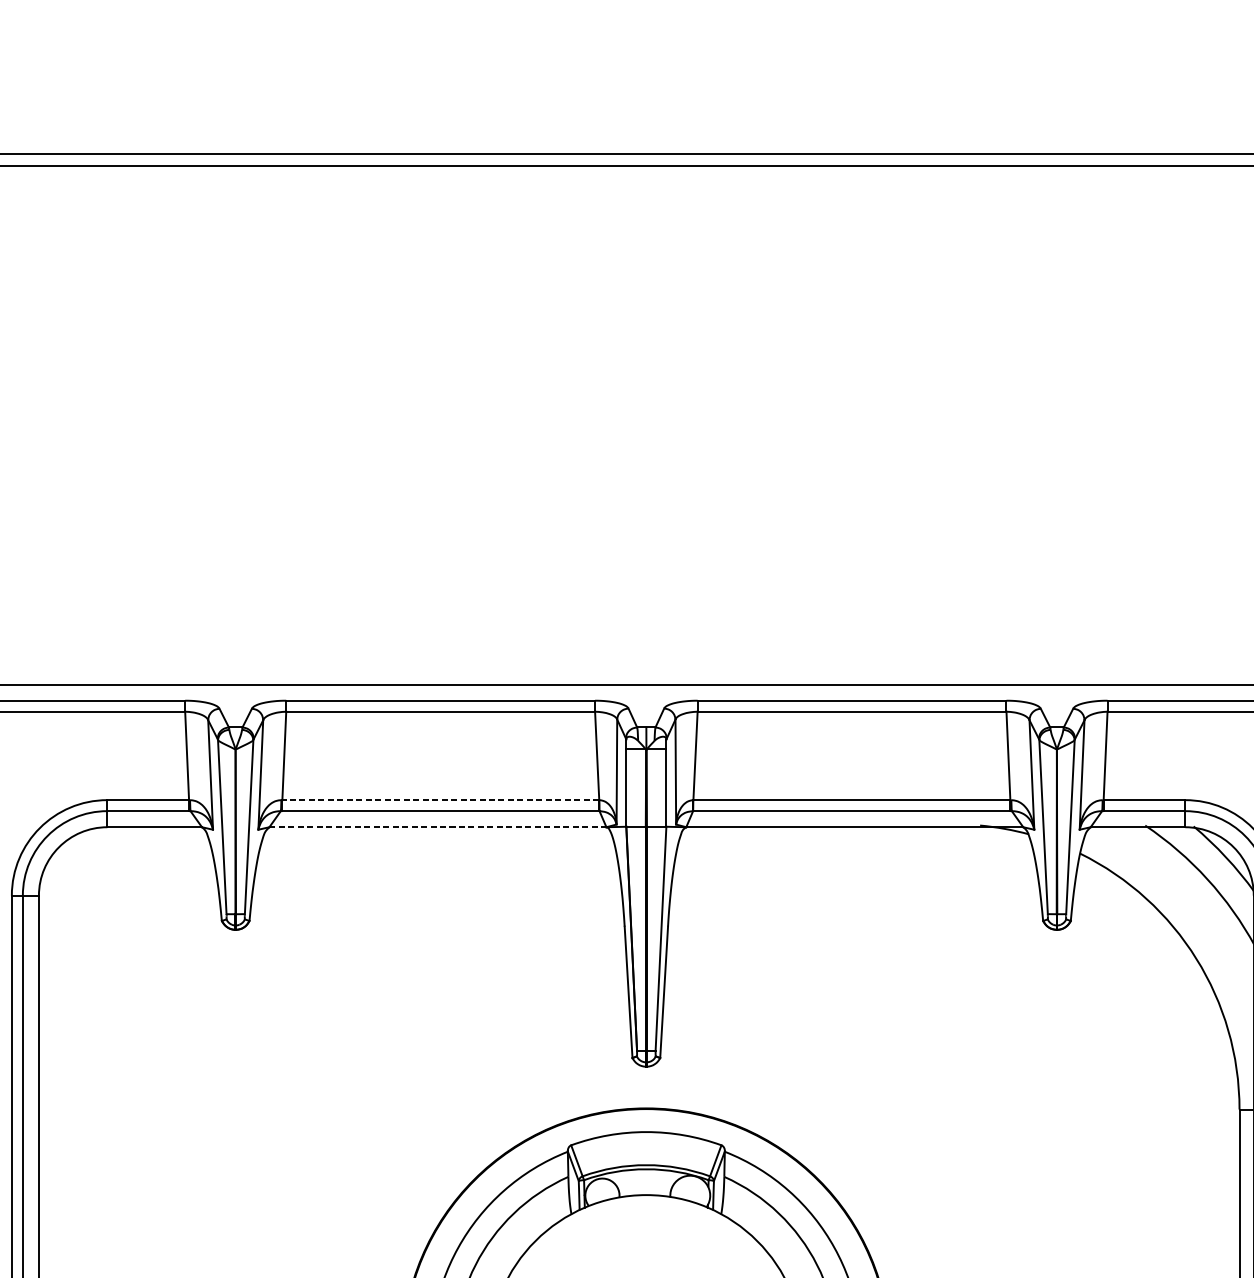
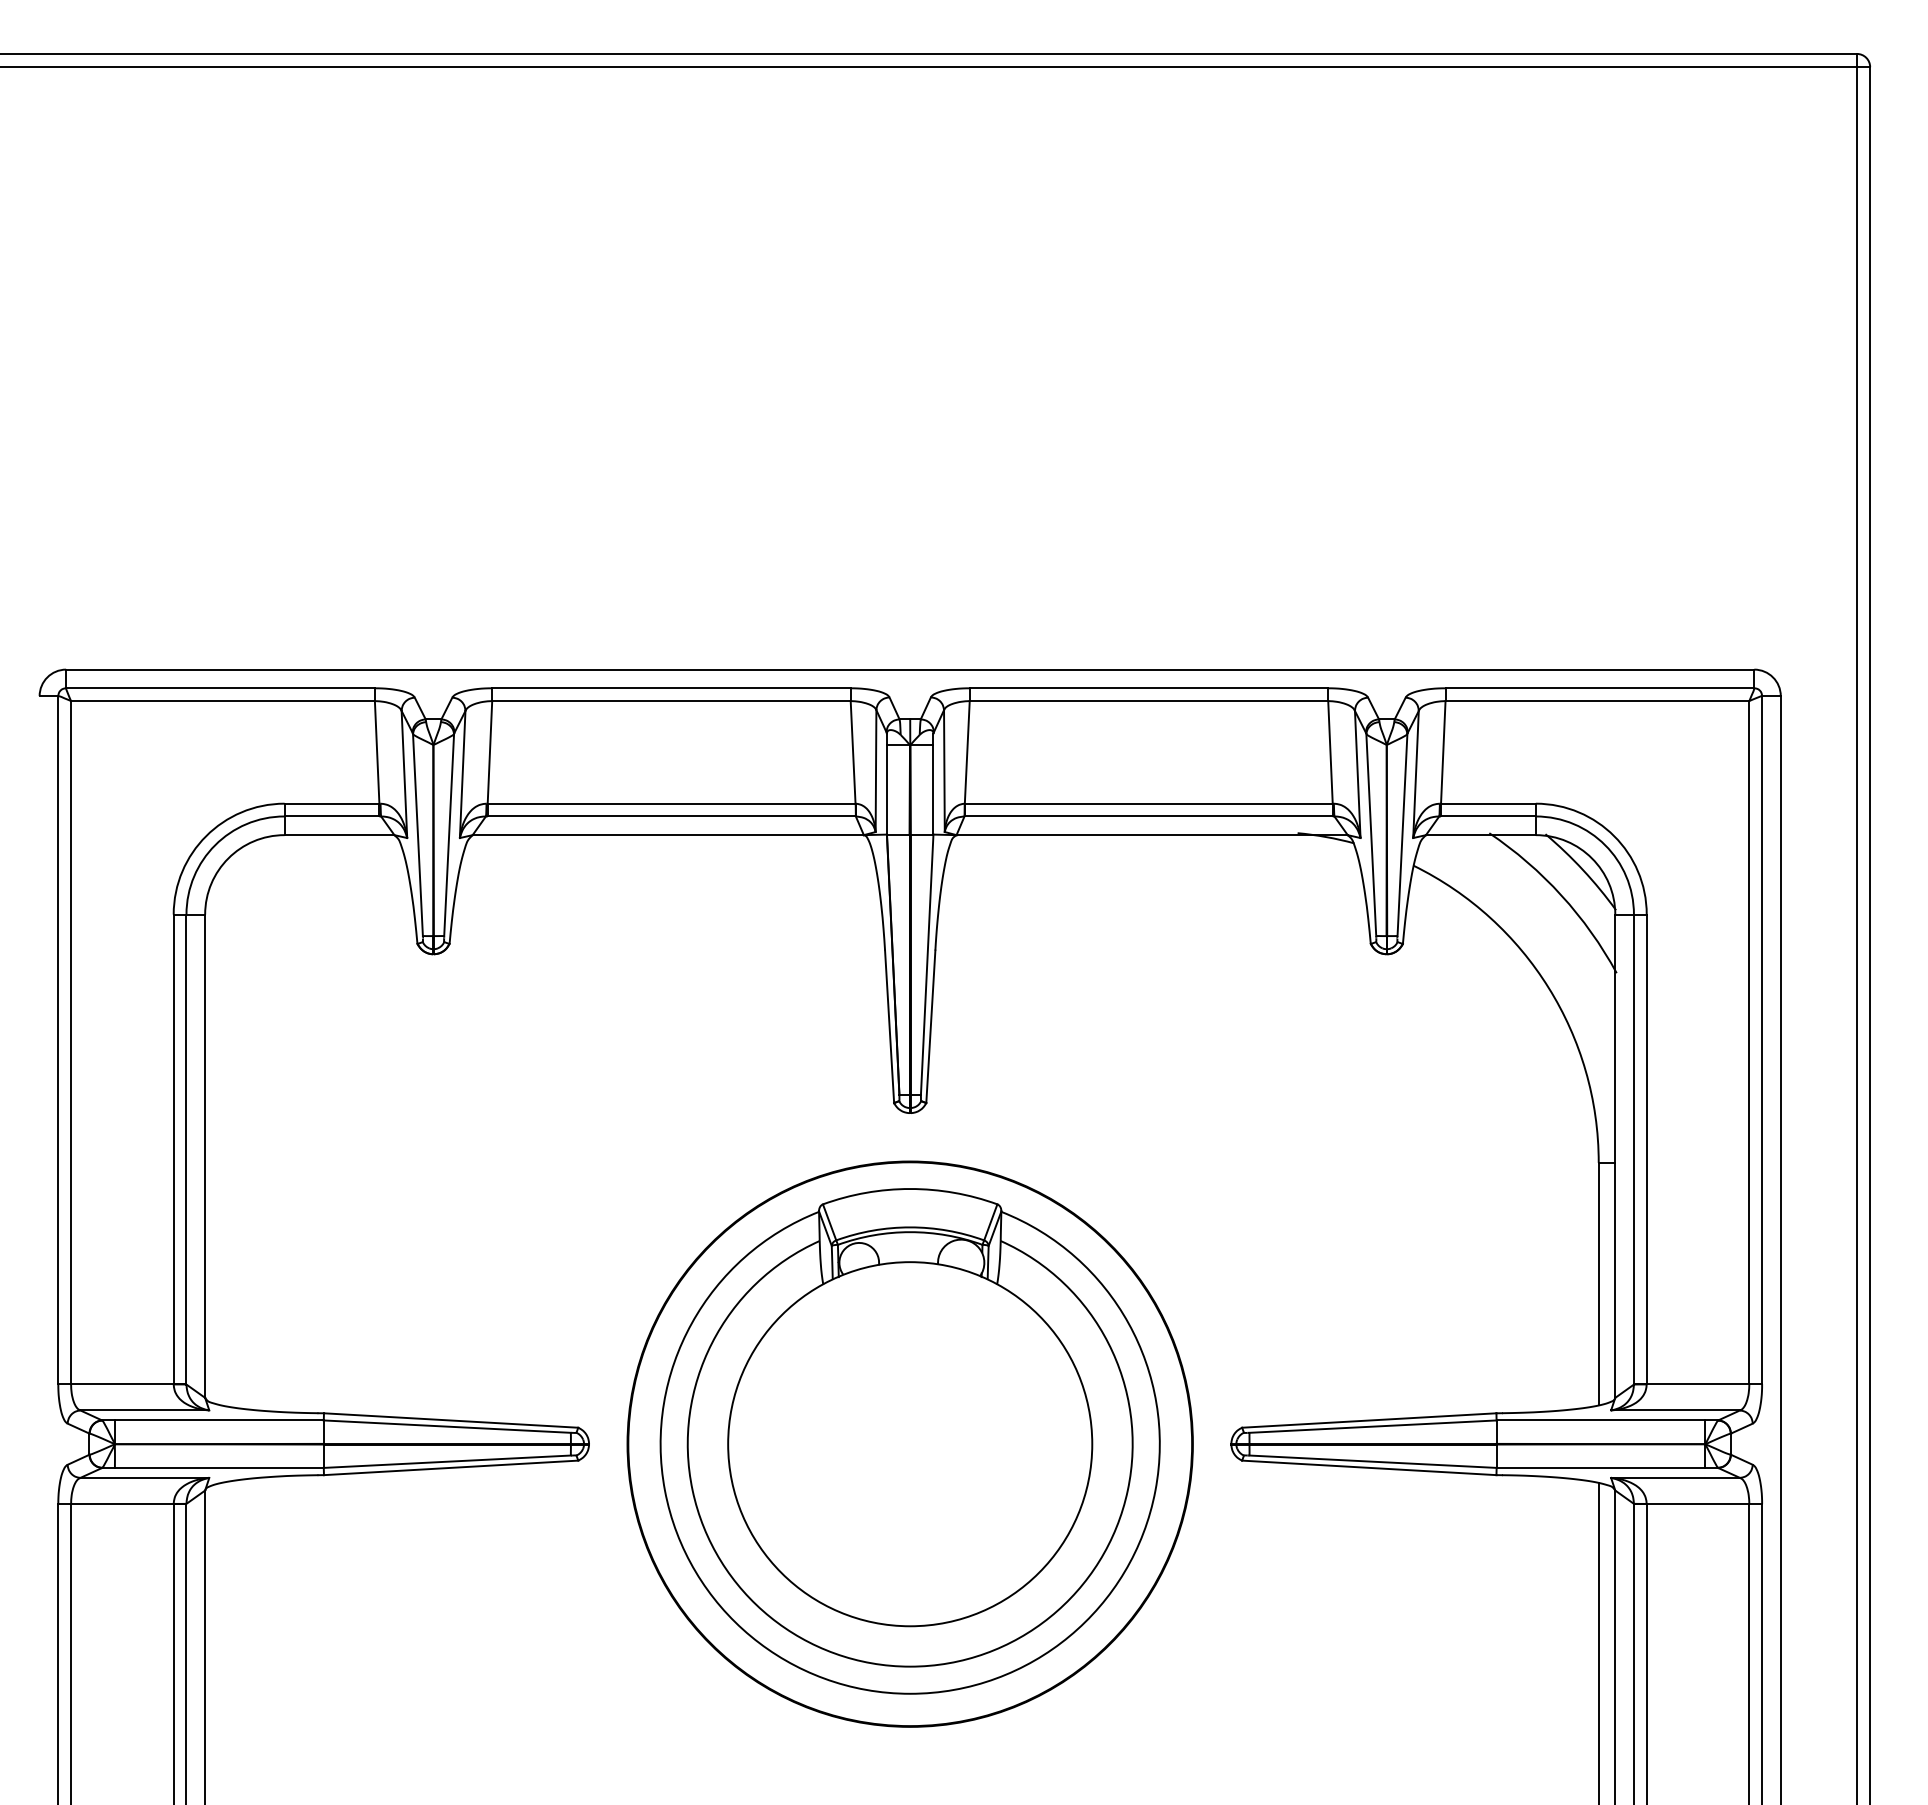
line: (440, 799) -> (671, 803), dashed -> solid
line: (438, 827) -> (668, 835), dashed -> solid

